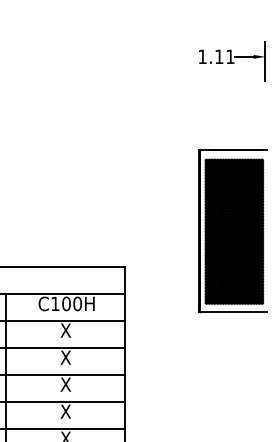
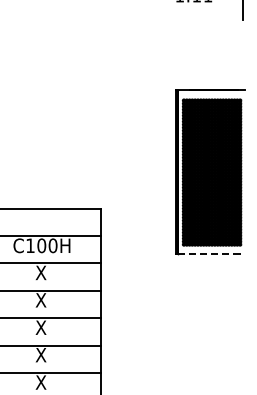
line: (234, 311) -> (212, 253), solid -> dashed

